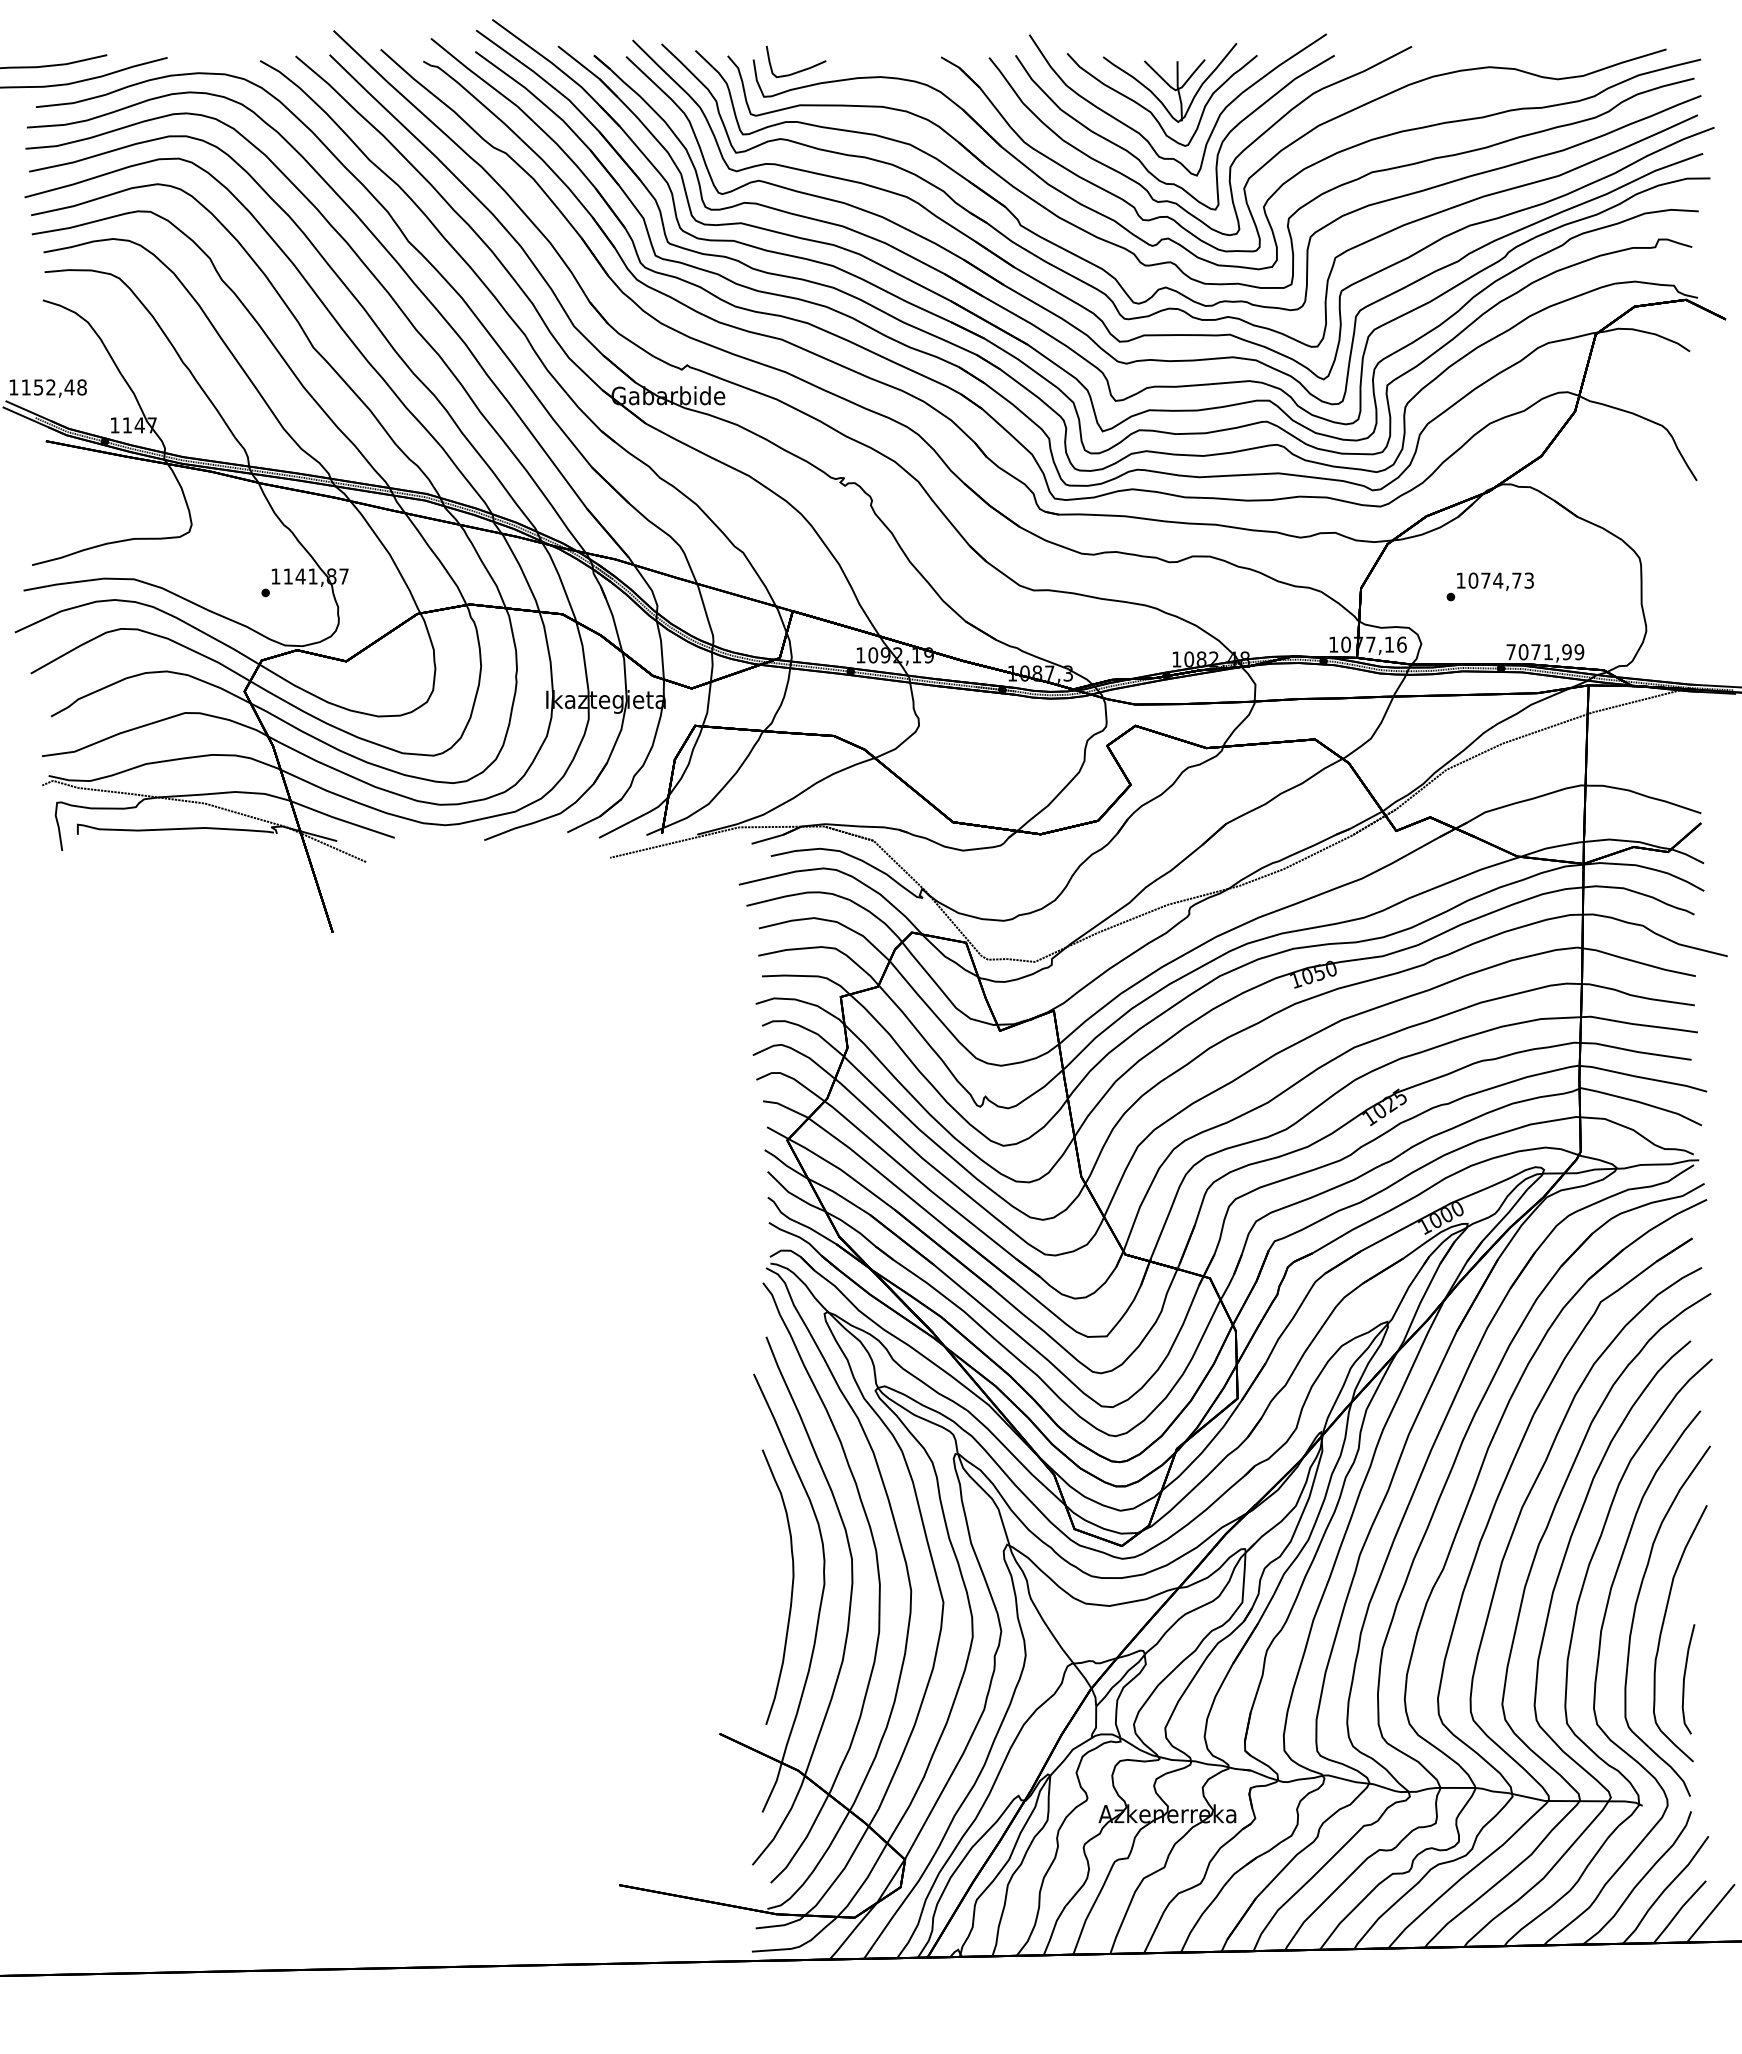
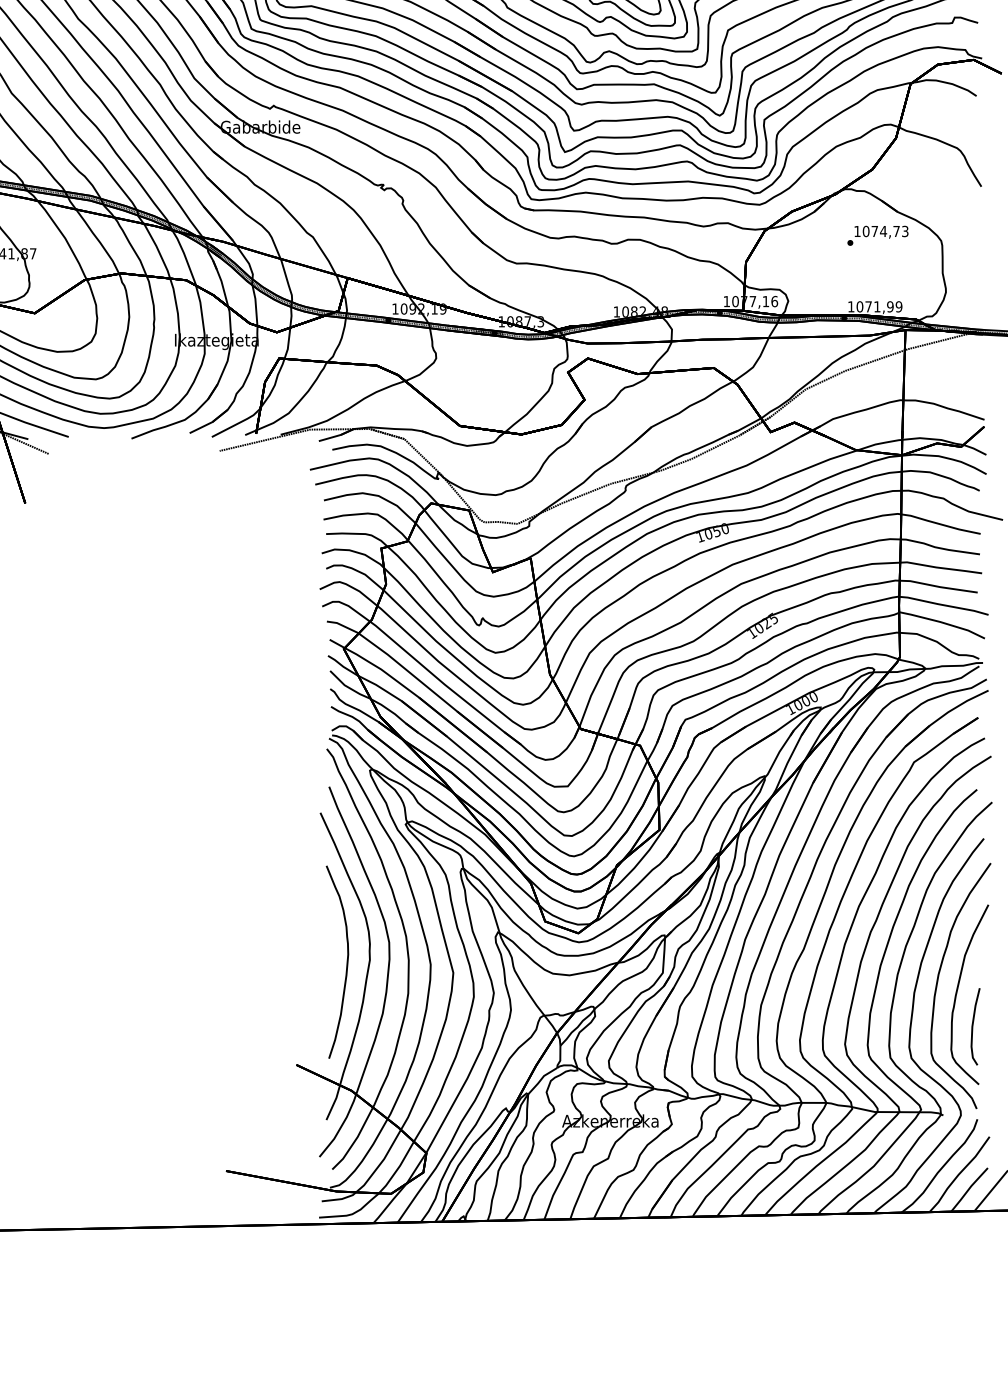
text: (1489, 586) -> (877, 235), moved
text: (1510, 652) -> (850, 307), 7071,99 -> 1071,99

